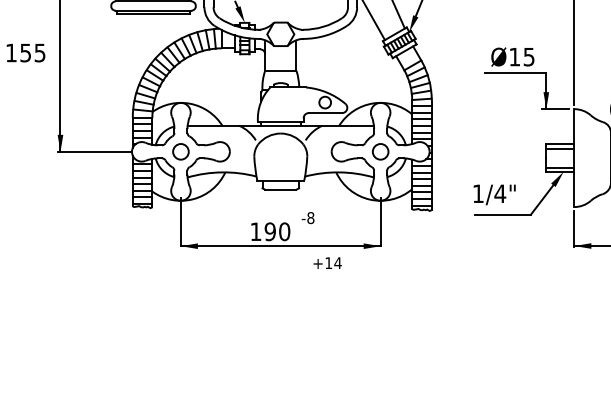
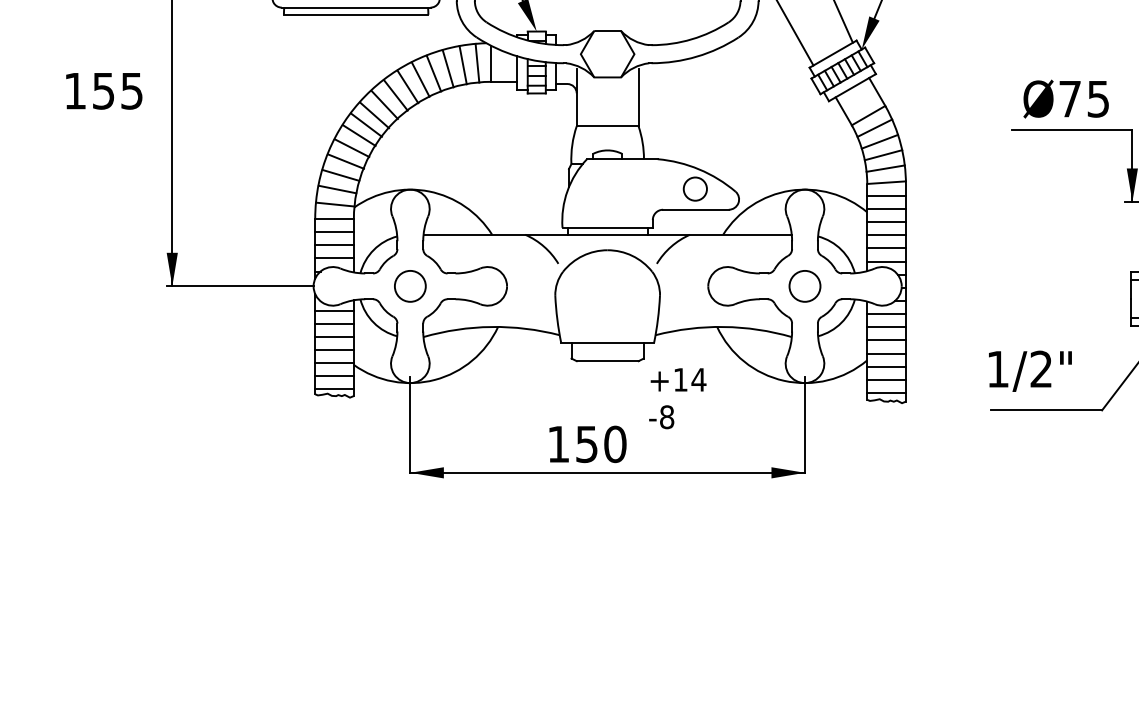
text: (514, 57) -> (1069, 99), Ø15 -> Ø75
text: (500, 193) -> (1041, 368), 1/4" -> 1/2"
text: (269, 231) -> (585, 443), 190 -> 150
text: (327, 262) -> (678, 378), moved

